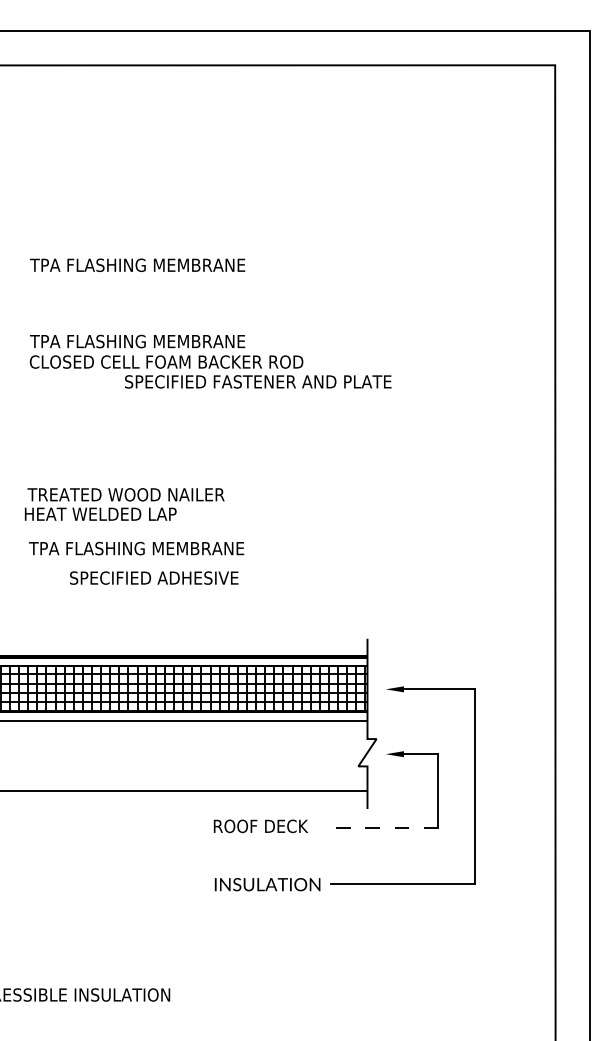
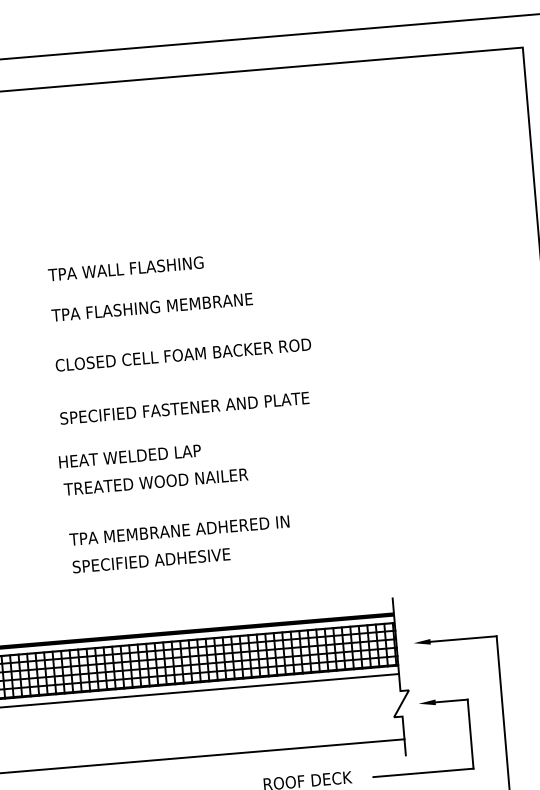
text: (155, 265) -> (165, 265), TPA FLASHING MEMBRANE -> TPA WALL FLASHING
text: (137, 341) -> (152, 307), moved
text: (258, 381) -> (184, 407), moved
text: (100, 513) -> (129, 455), moved
text: (166, 548) -> (197, 528), TPA FLASHING MEMBRANE -> TPA MEMBRANE ADHERED IN
text: (154, 577) -> (151, 560), moved
line: (384, 828) -> (423, 773), dashed -> solid

